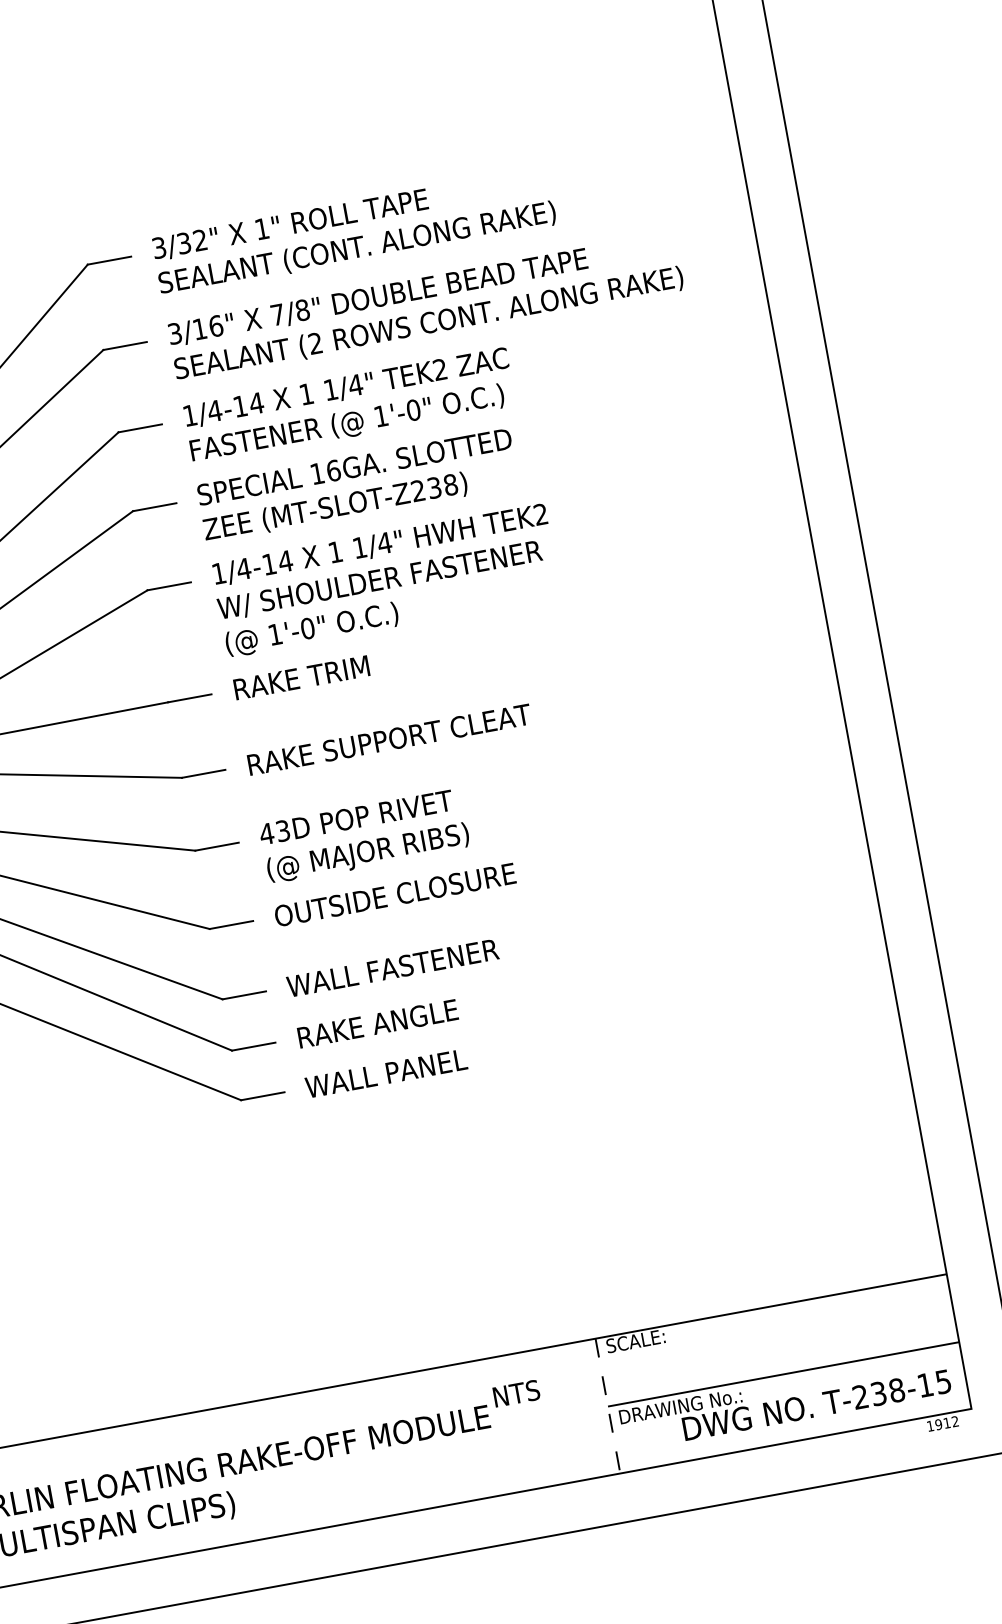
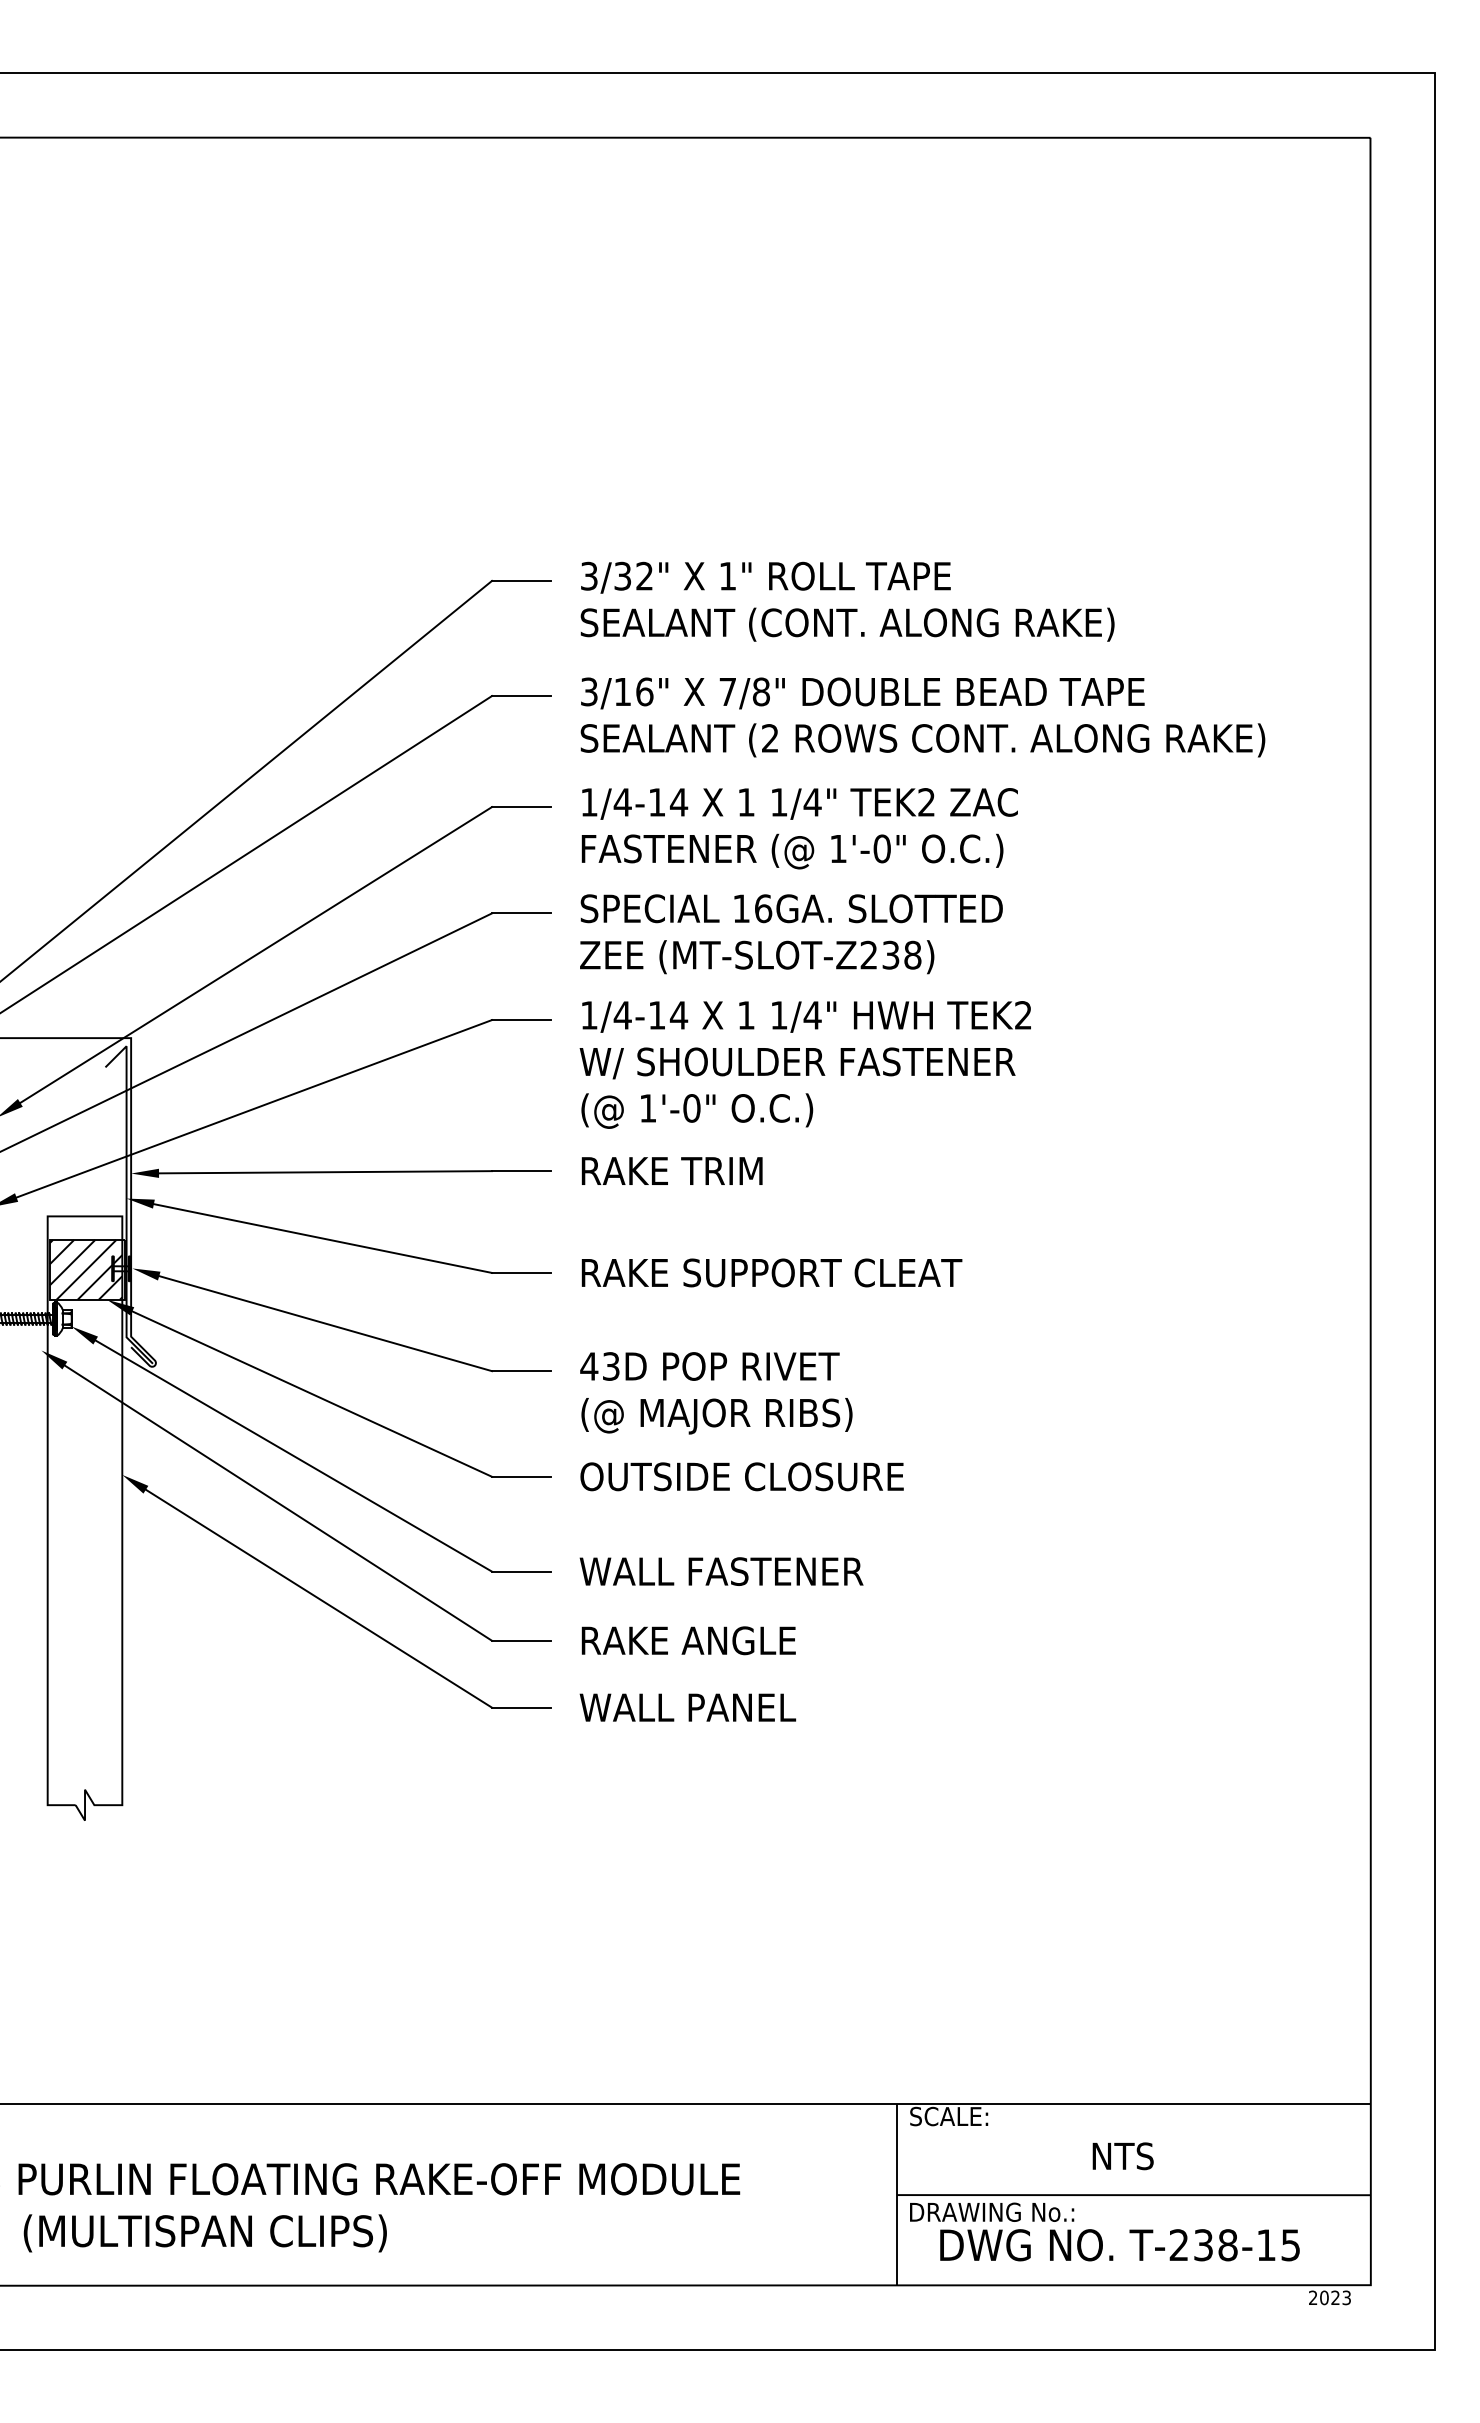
text: (516, 1393) -> (1122, 2156), moved
text: (816, 1405) -> (1119, 2245), moved
line: (608, 1406) -> (897, 2195), dashed -> solid
text: (942, 1423) -> (1329, 2297), 1912 -> 2023

